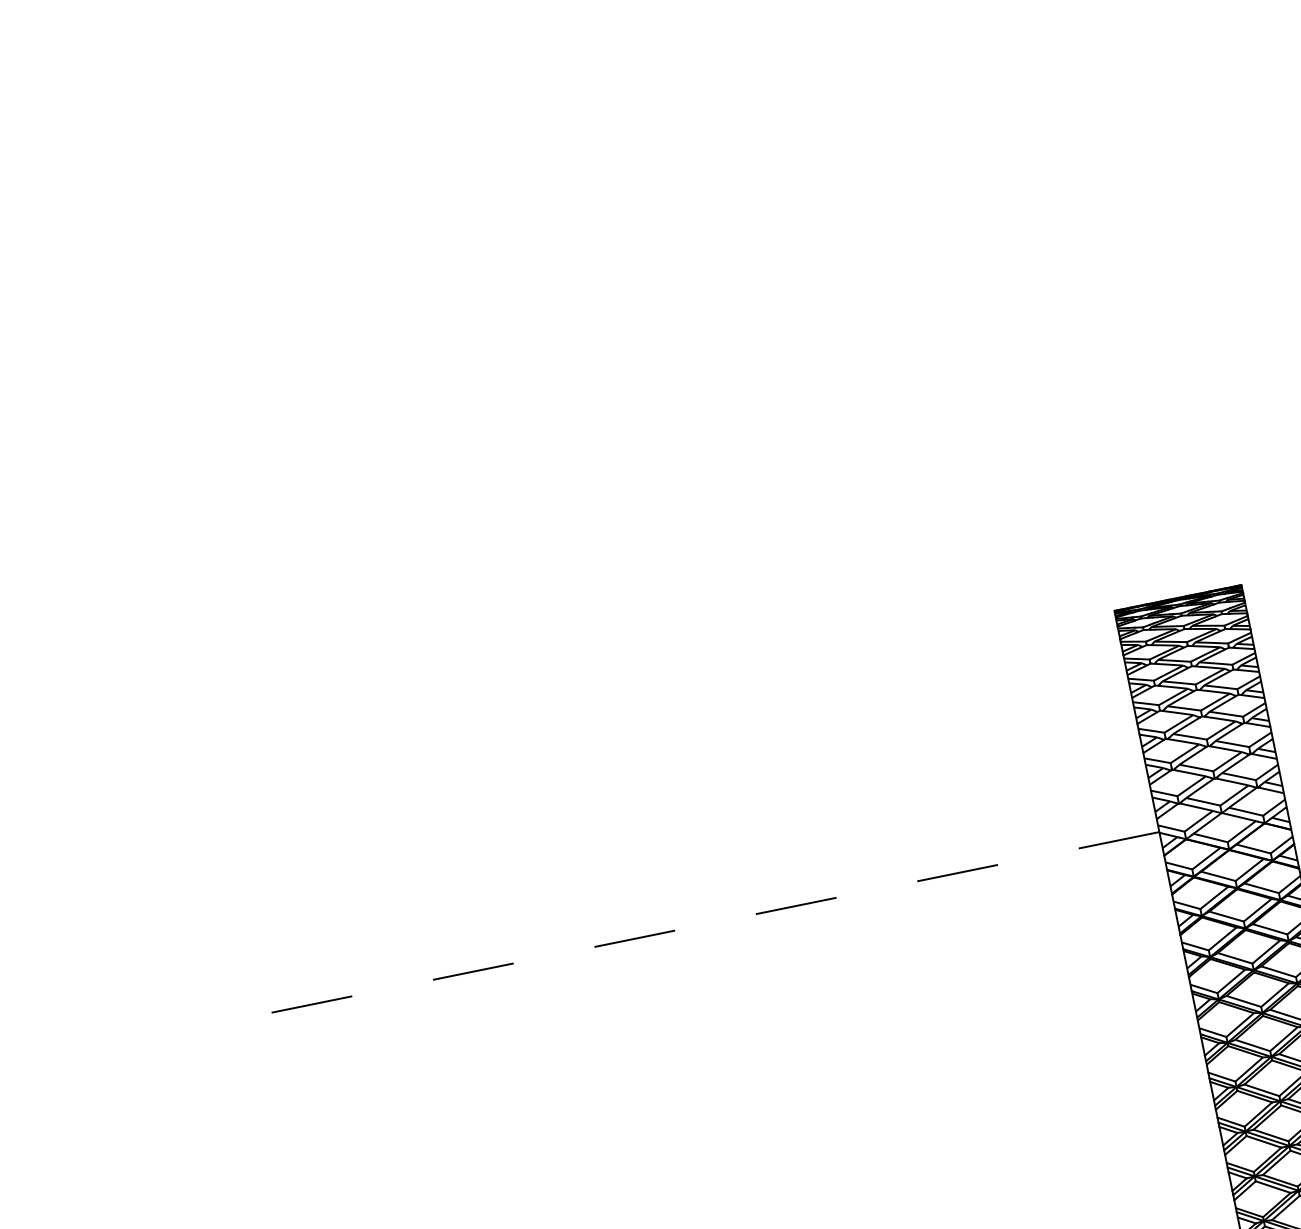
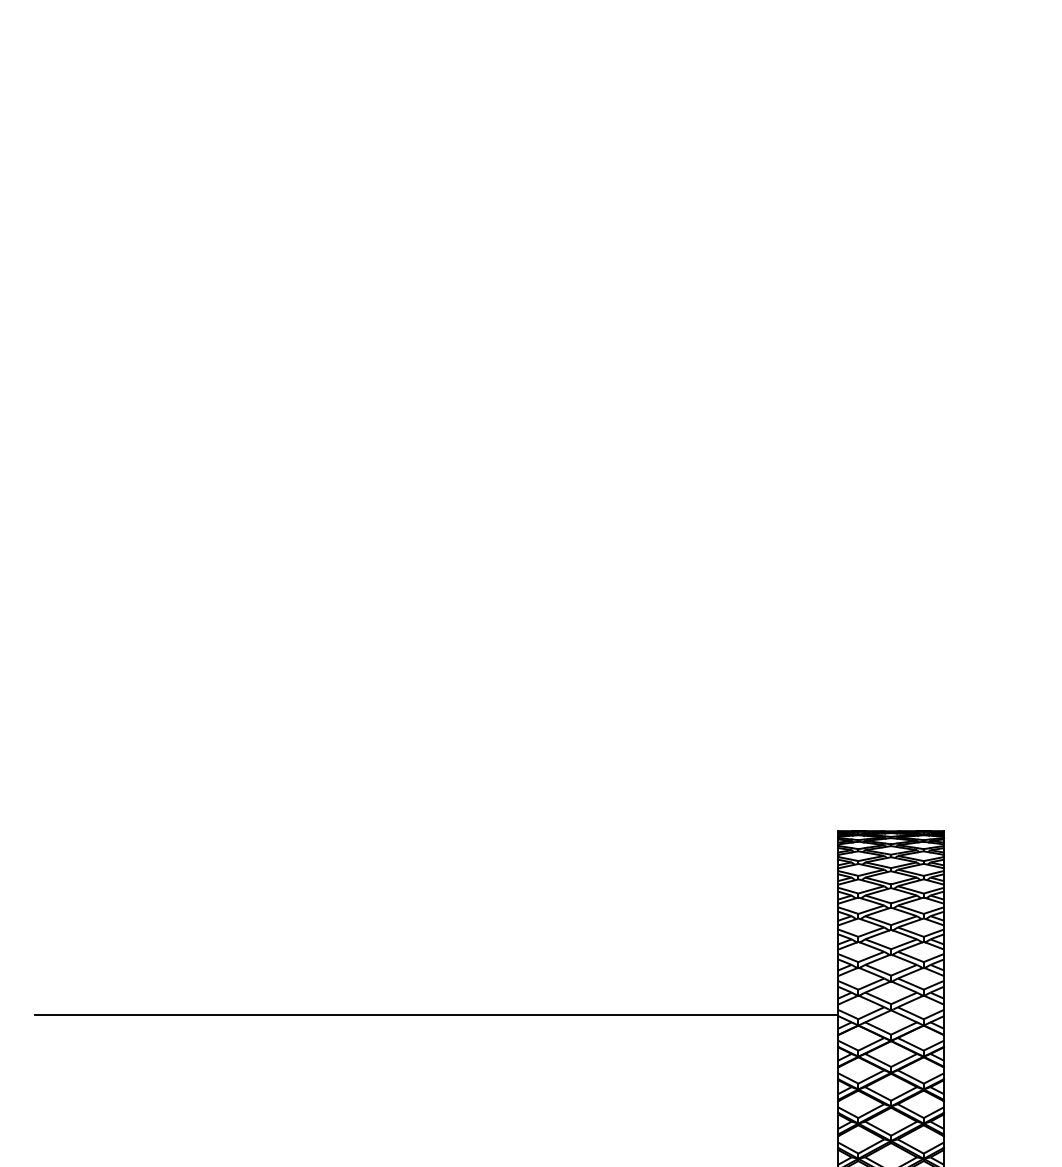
line: (676, 930) -> (436, 1015), dashed -> solid

